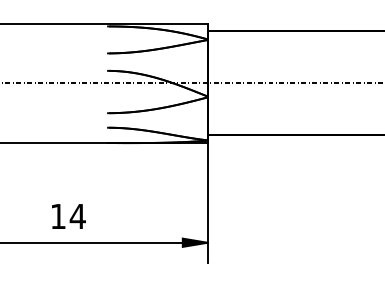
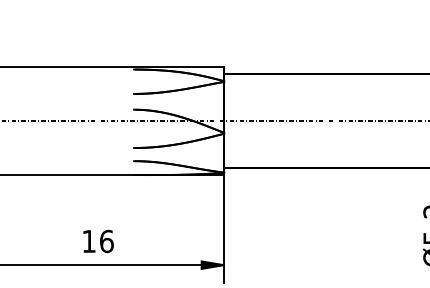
text: (77, 216) -> (106, 241), 14 -> 16

